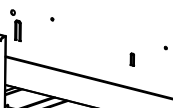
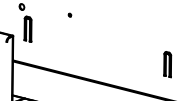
part: (132, 59) -> (167, 64), size x1.67

